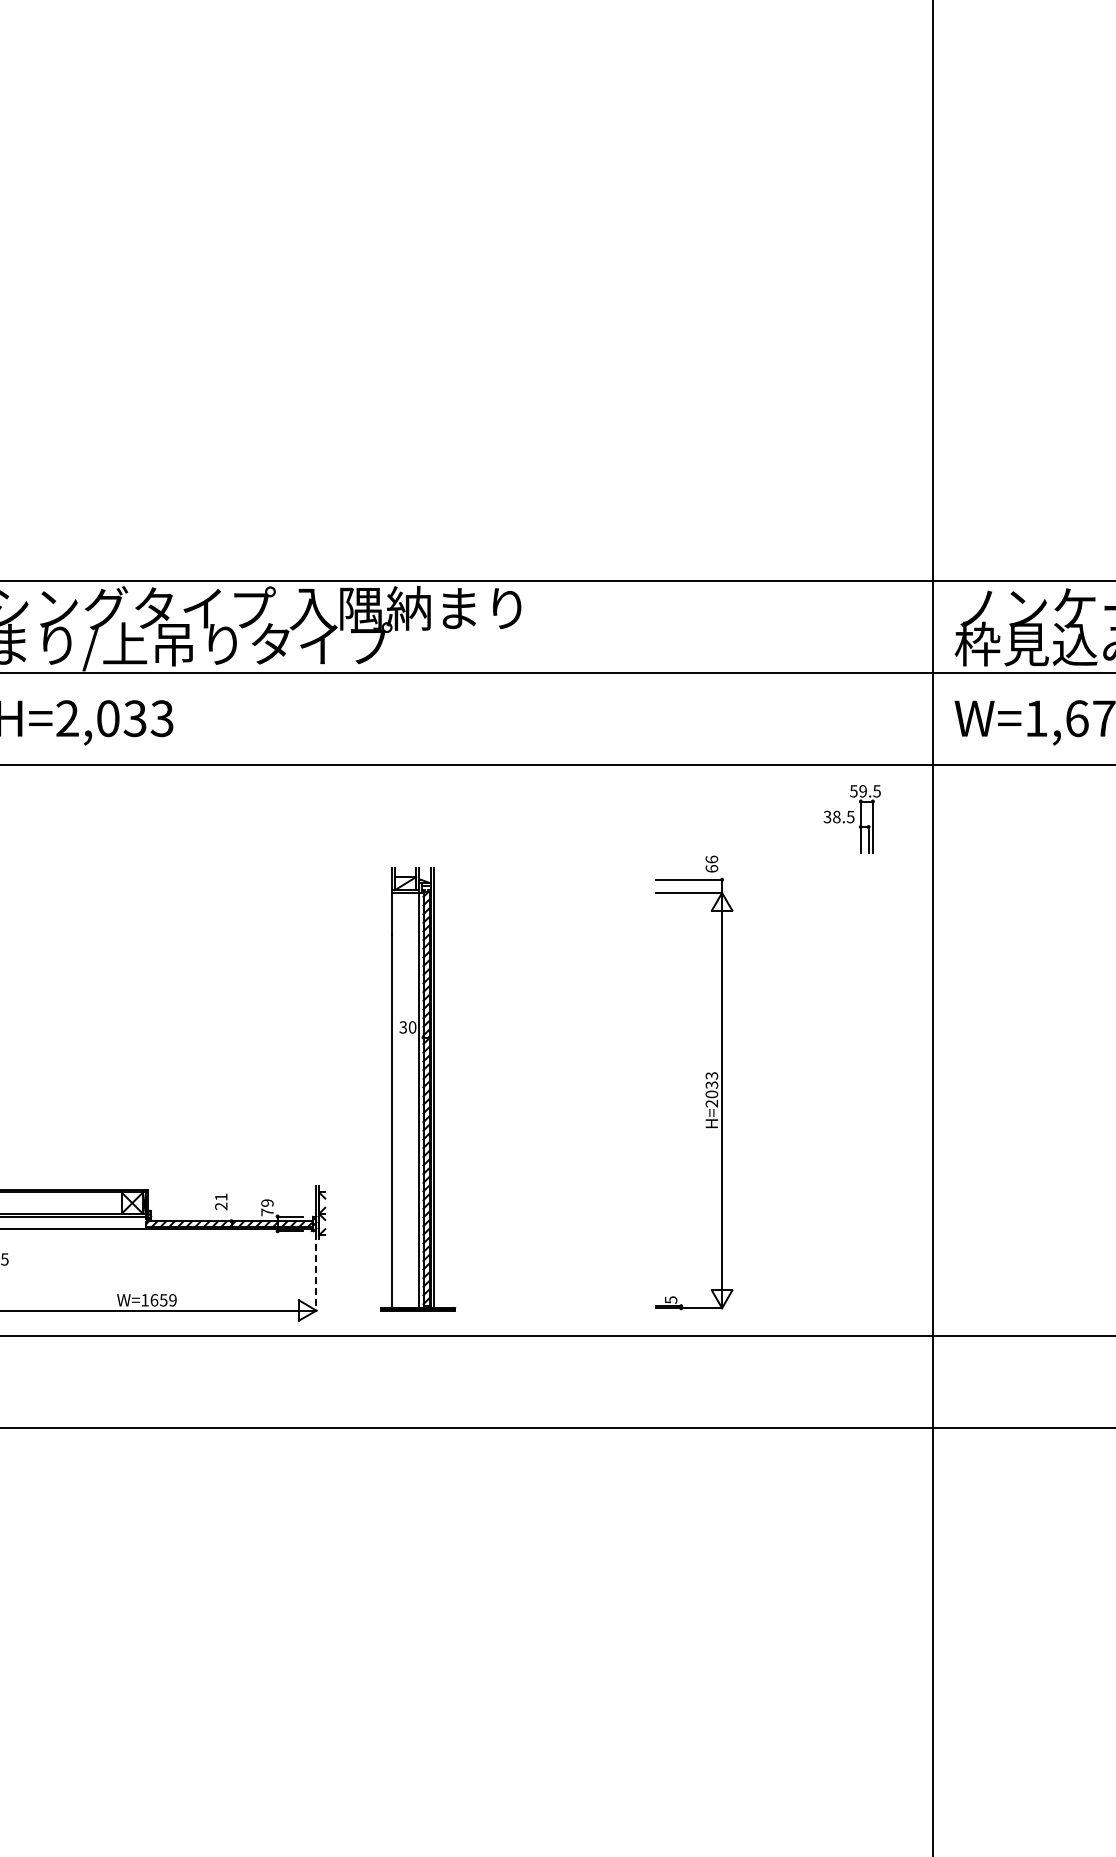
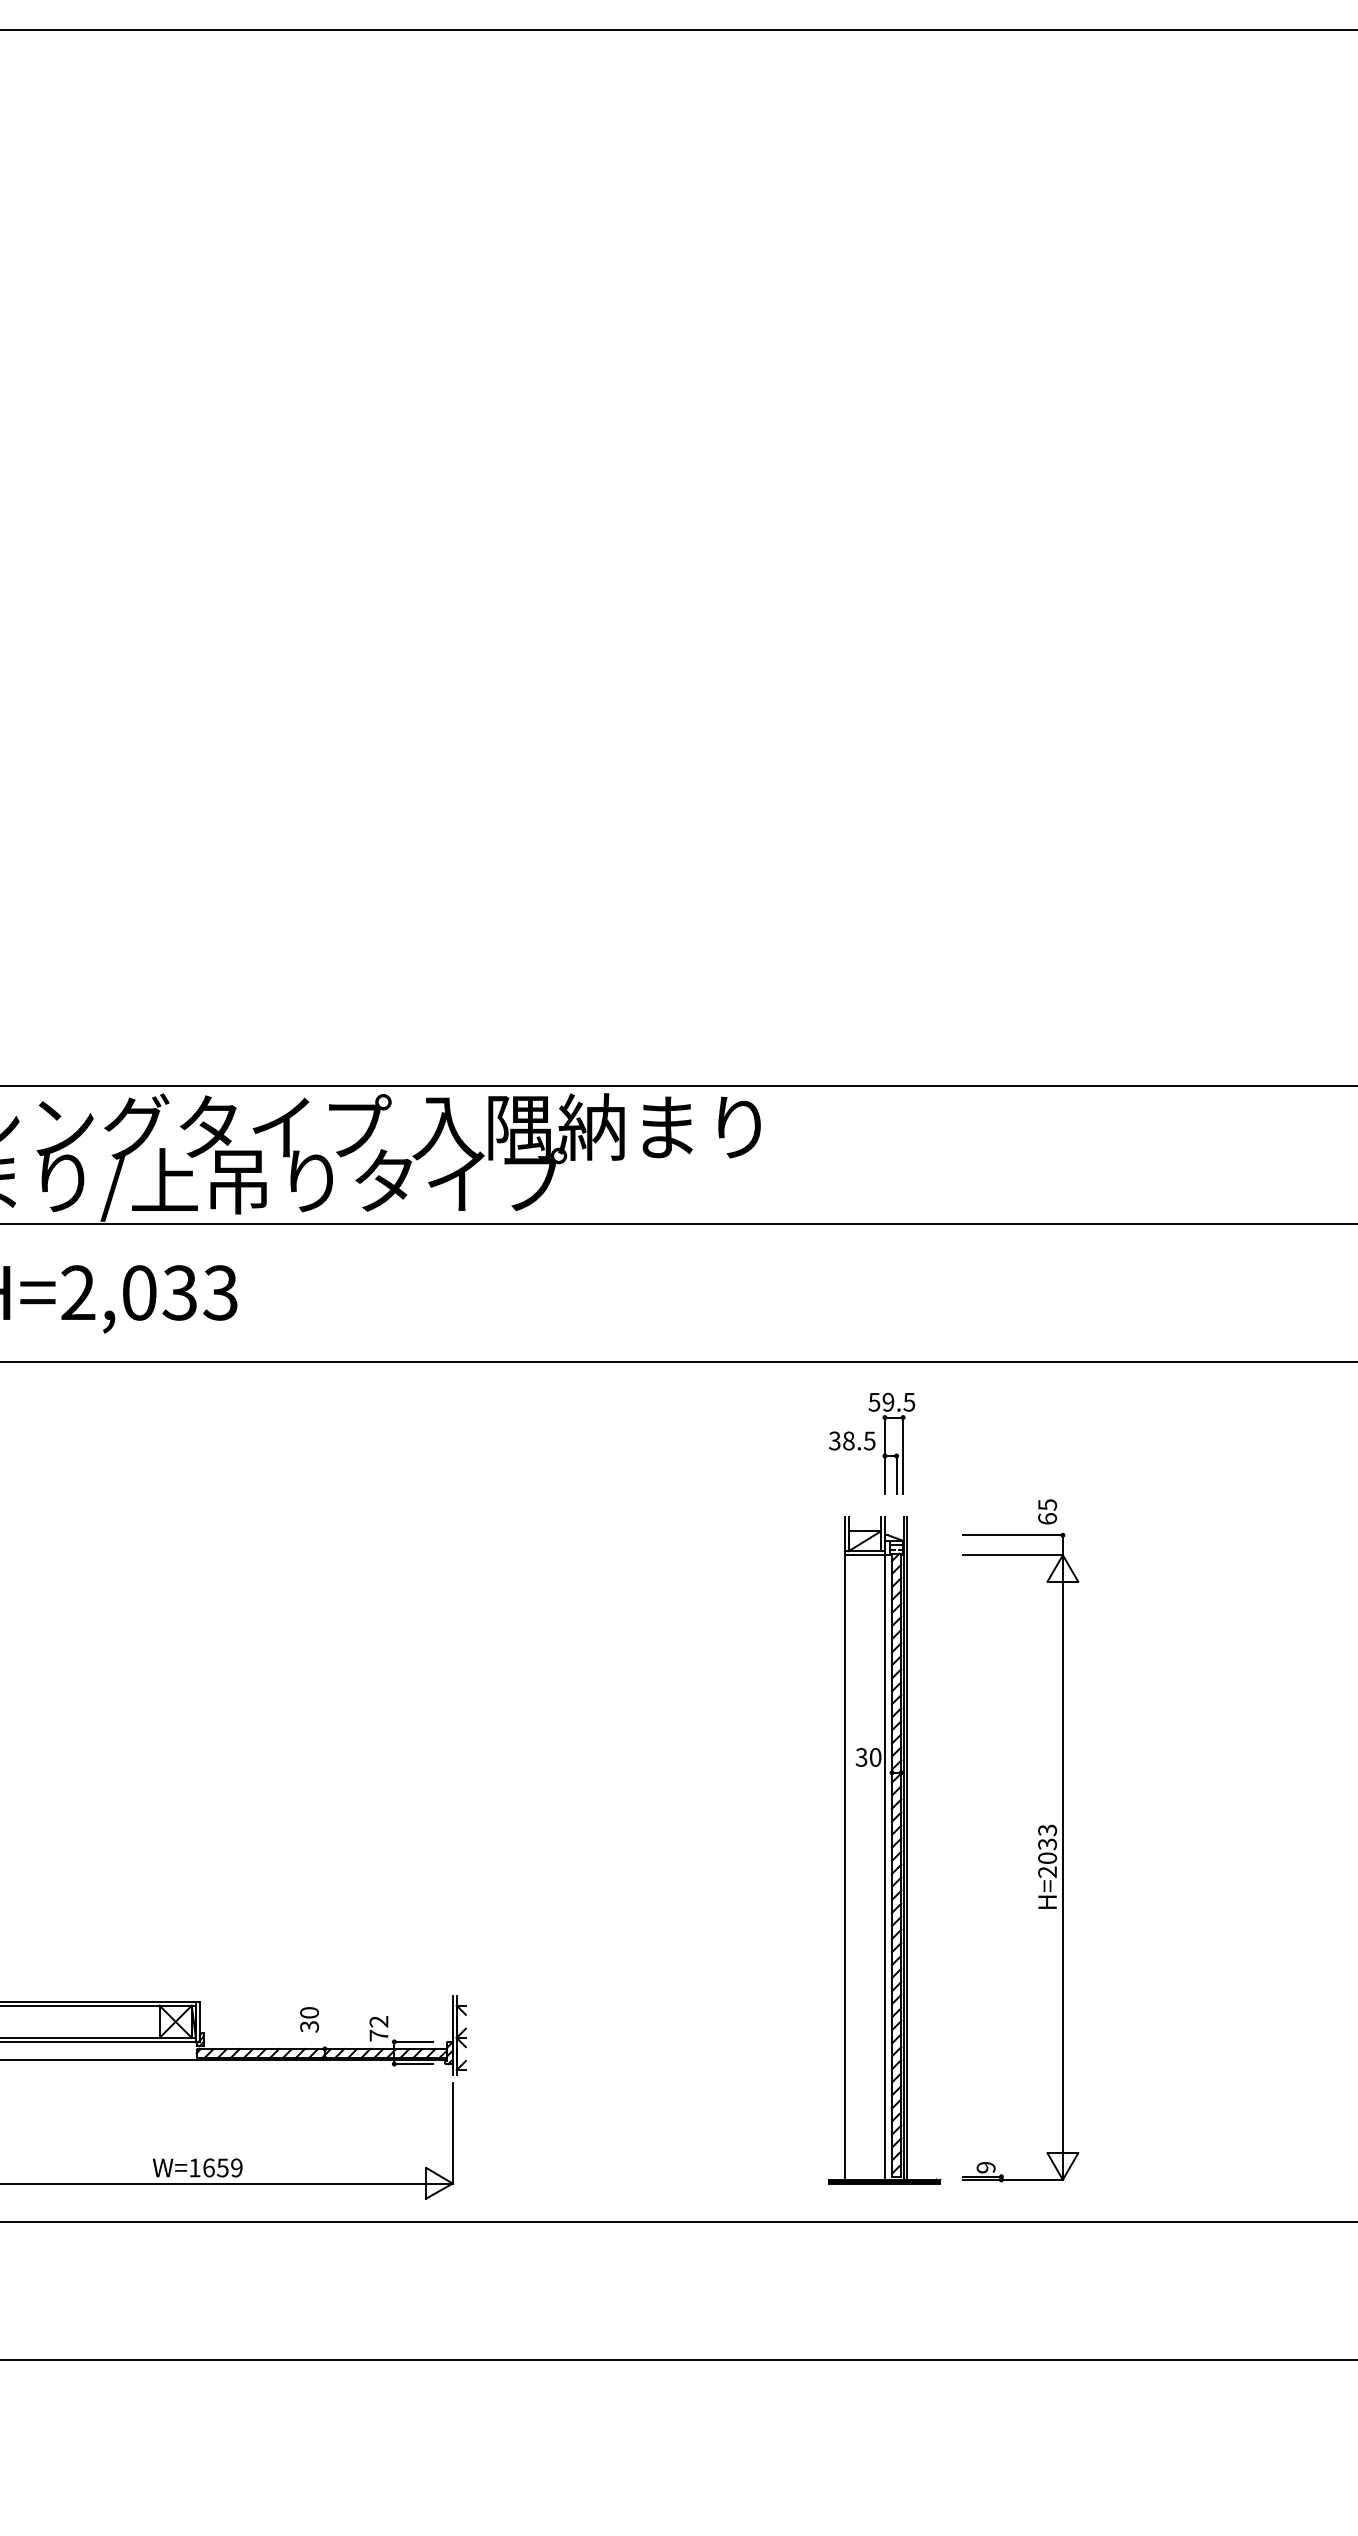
part: (851, 819) -> (870, 1444), moved
text: (711, 859) -> (1046, 1504), 66 -> 65
part: (418, 1089) -> (884, 1850), moved
text: (221, 1201) -> (309, 2019), 21 -> 30
text: (267, 1202) -> (379, 2020), 79 -> 72
line: (316, 1277) -> (452, 2133), dashed -> solid
text: (670, 1299) -> (985, 2166), 5 -> 9

